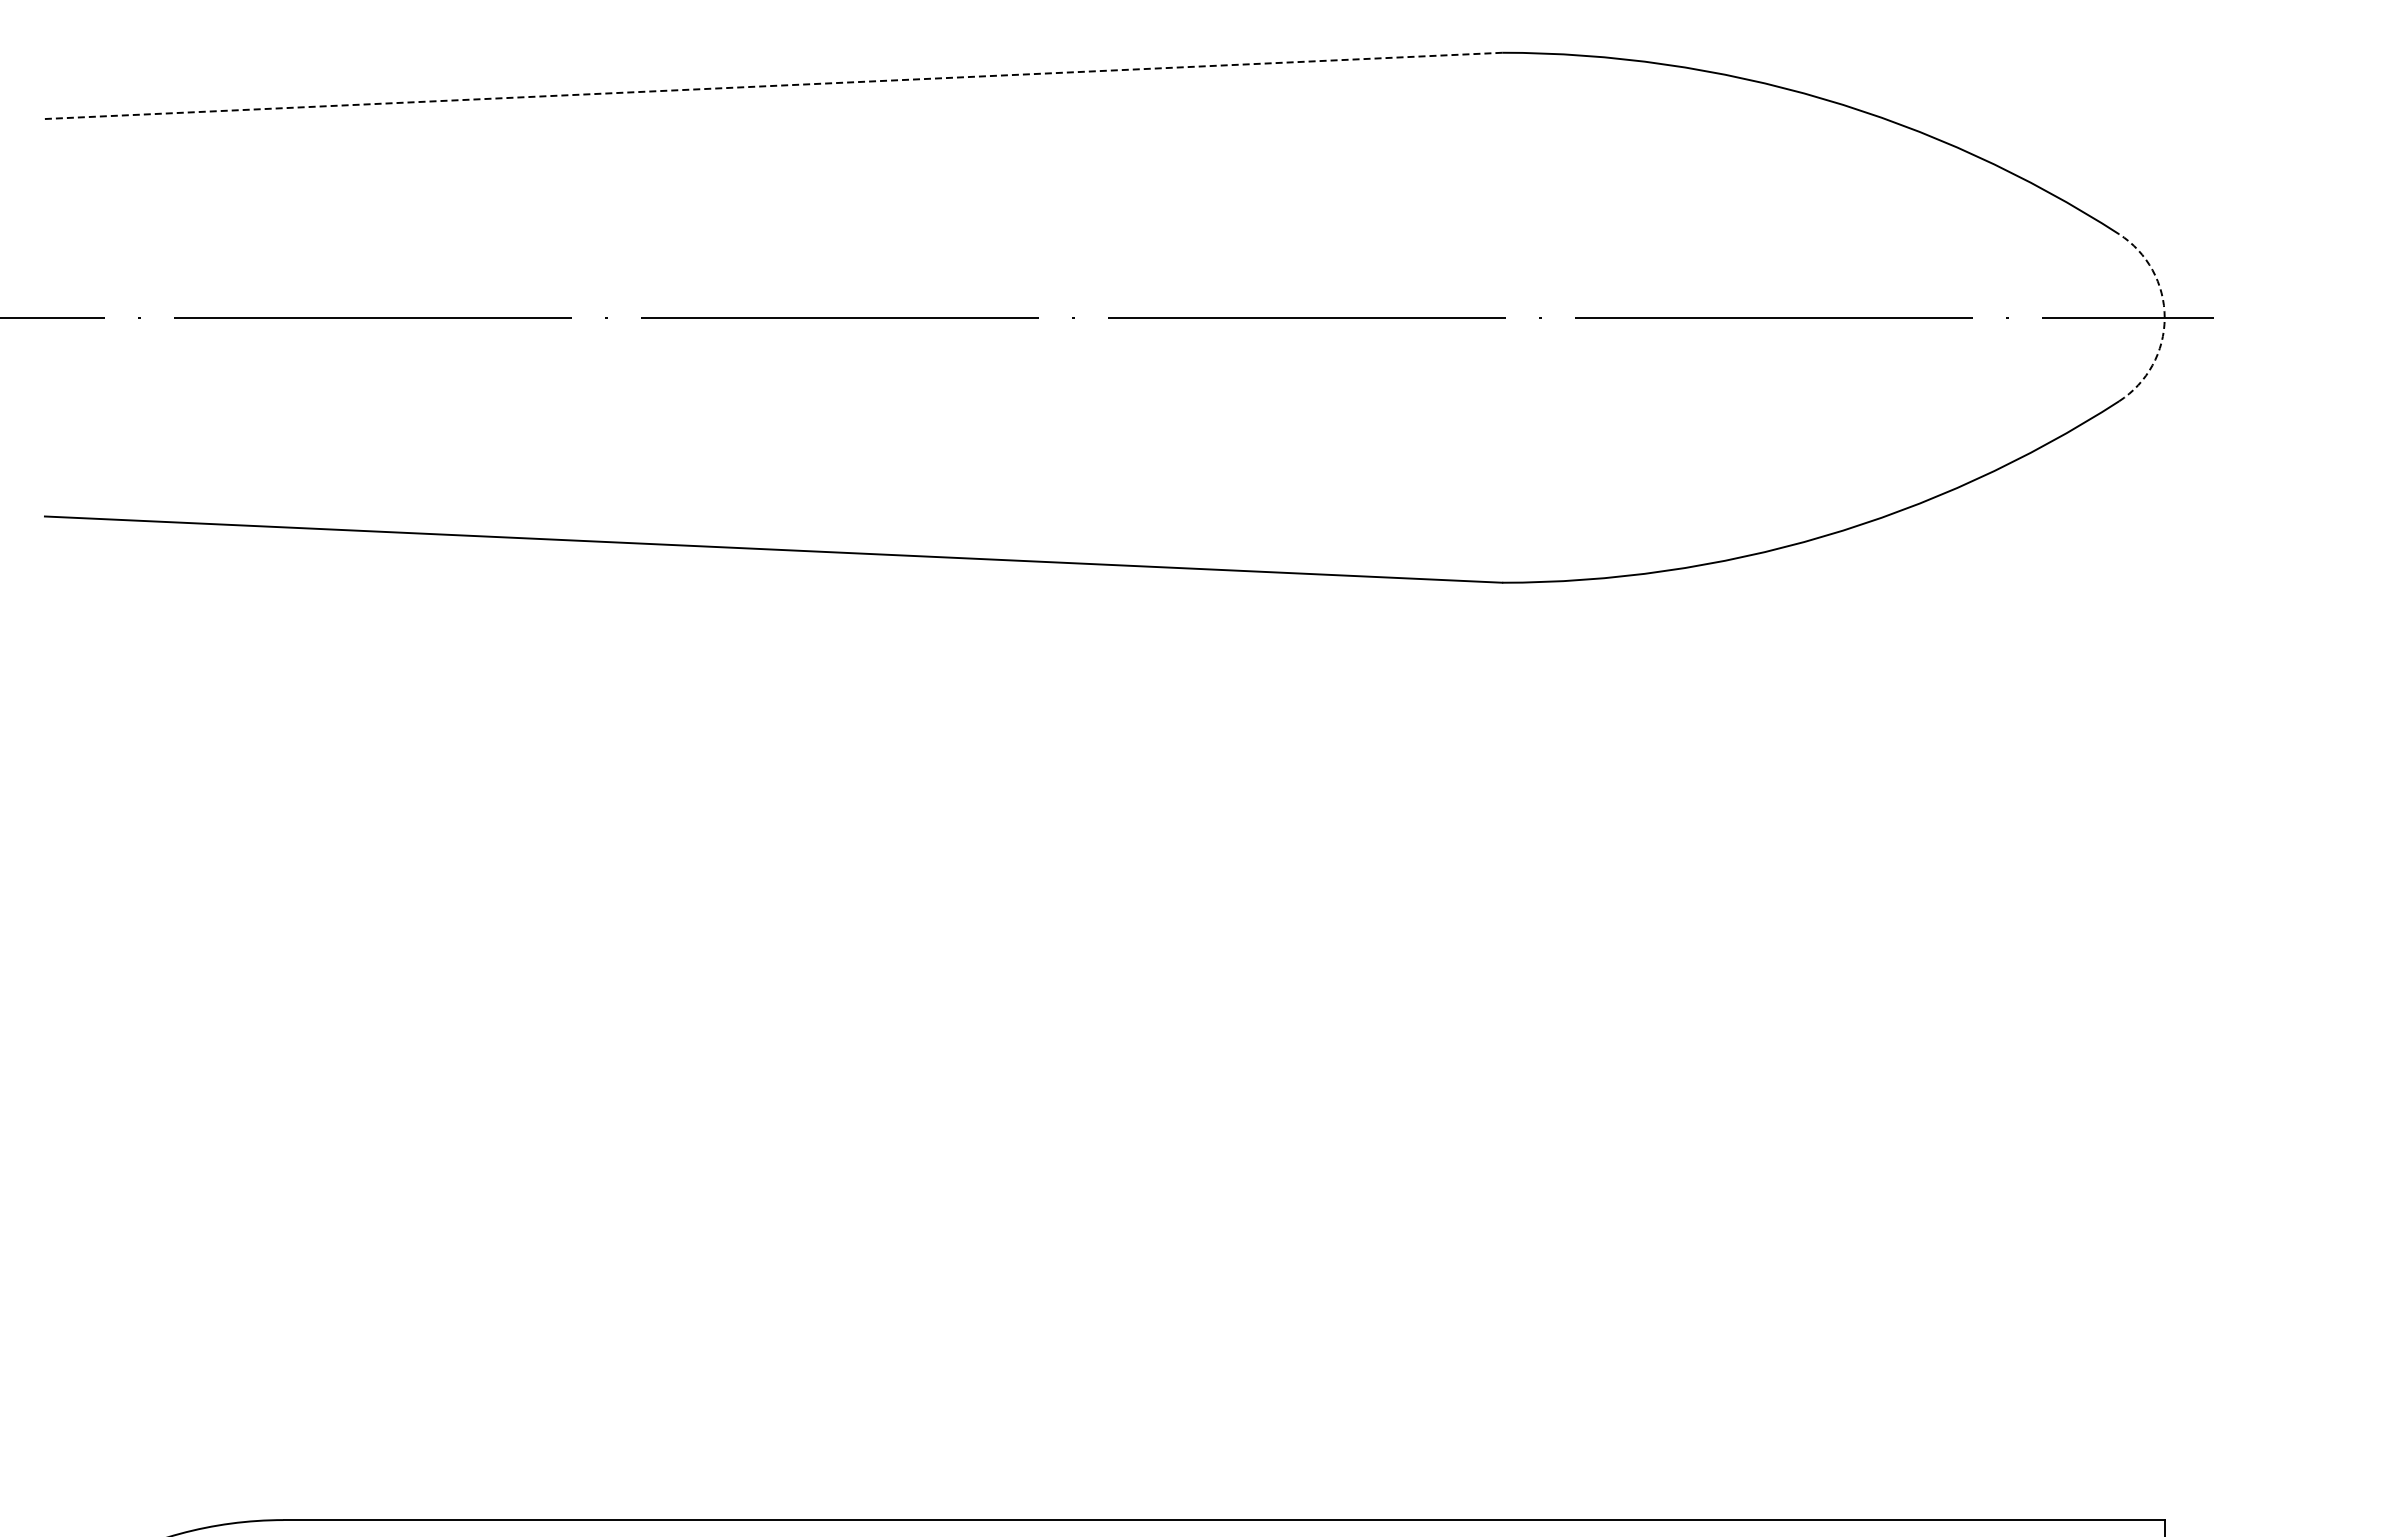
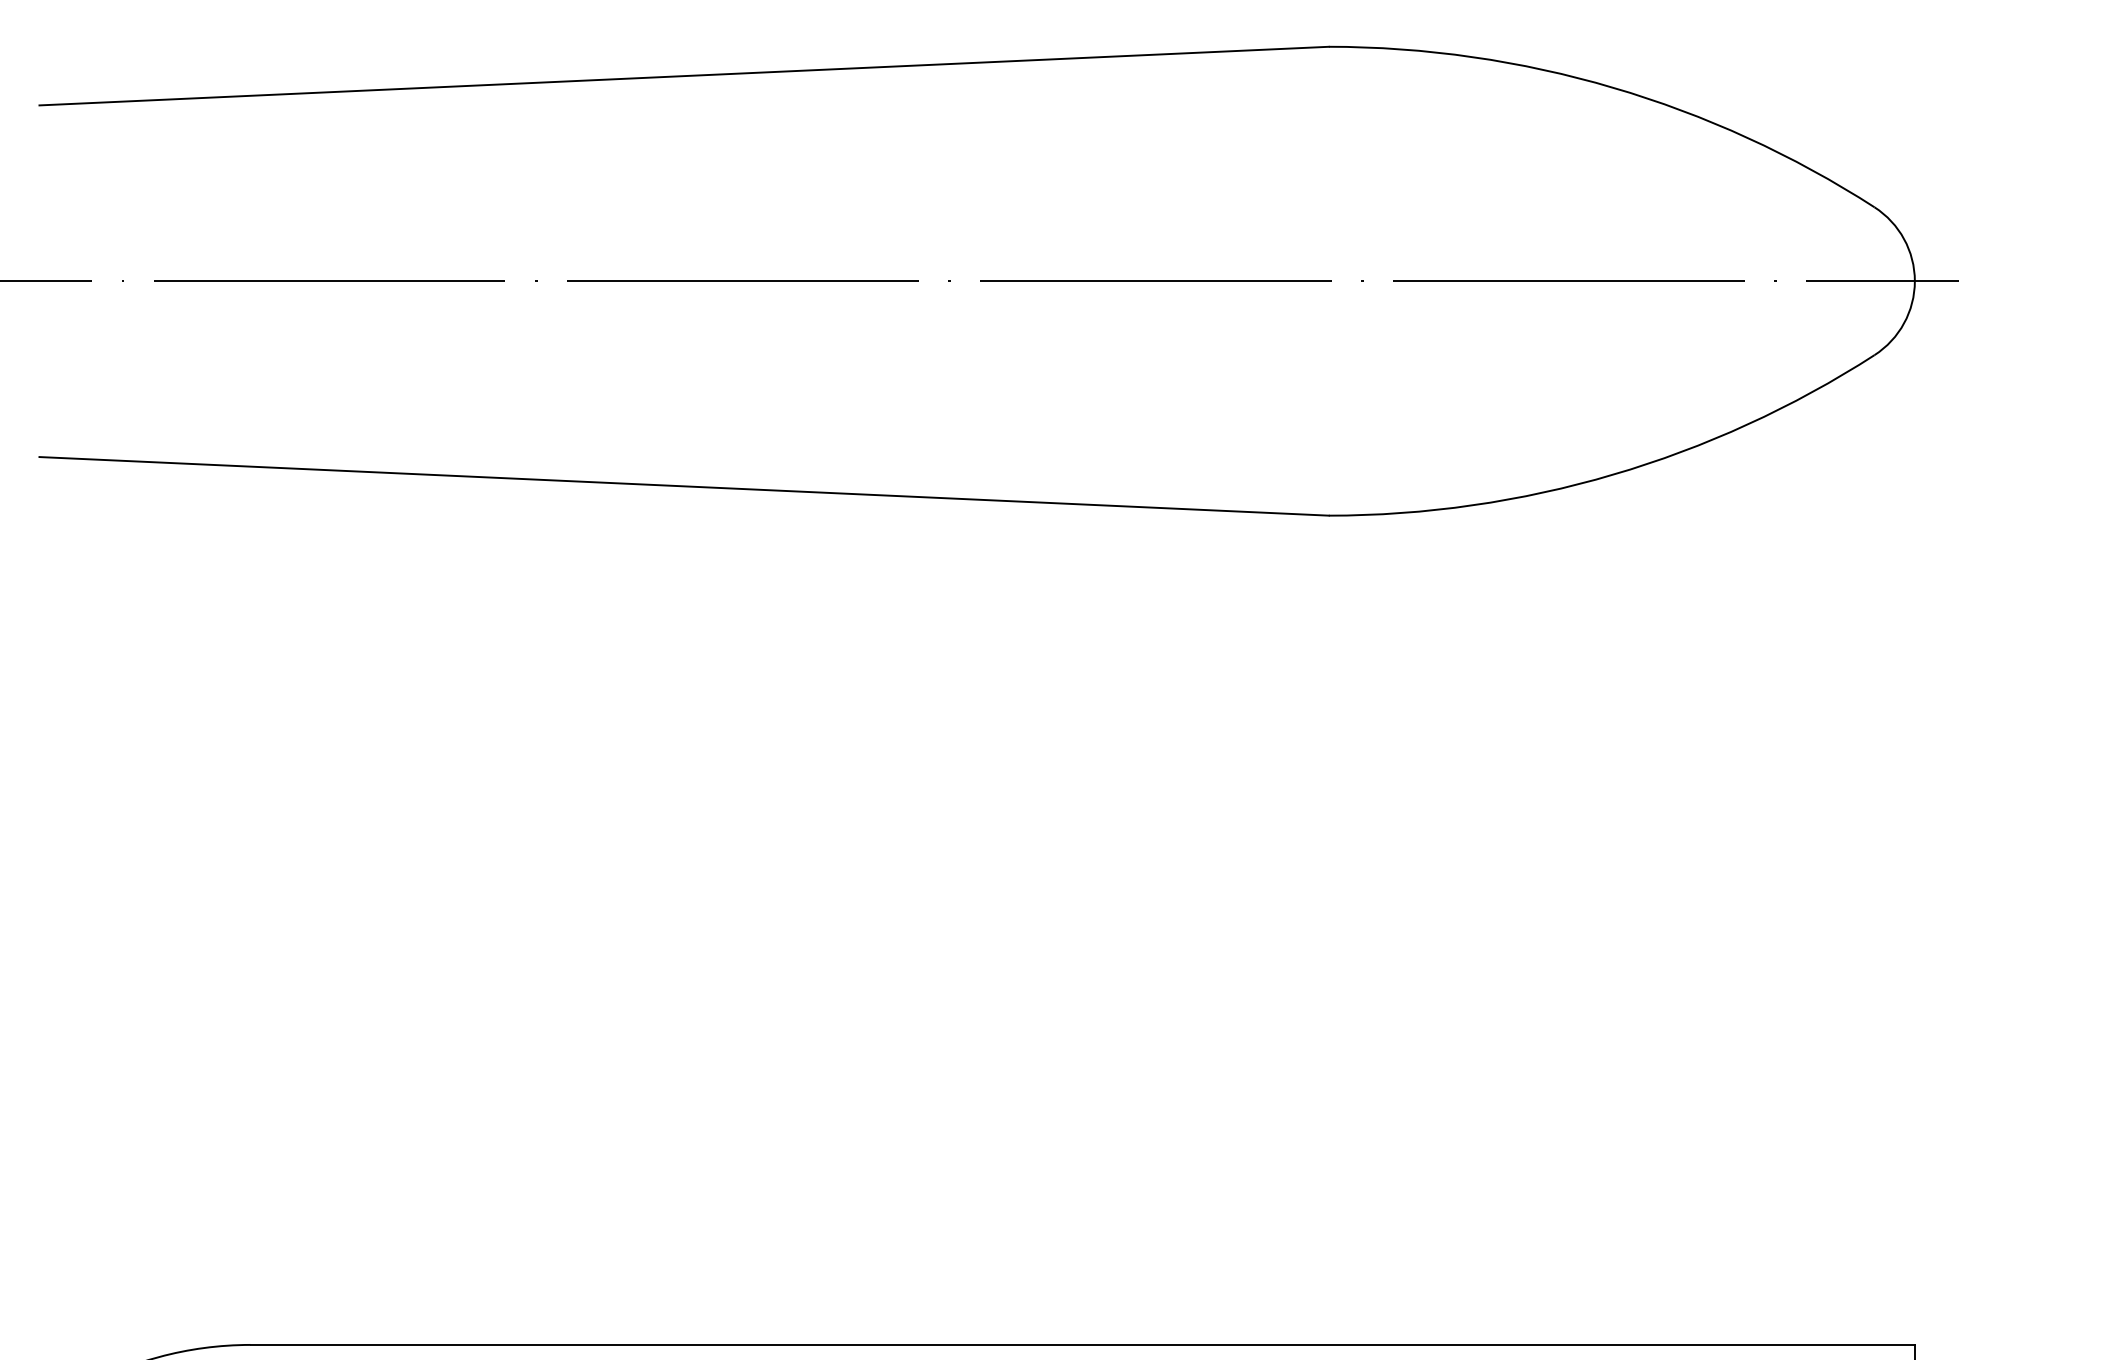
line: (774, 85) -> (684, 75), dashed -> solid
arc: (2164, 317) -> (1914, 281), dashed -> solid

